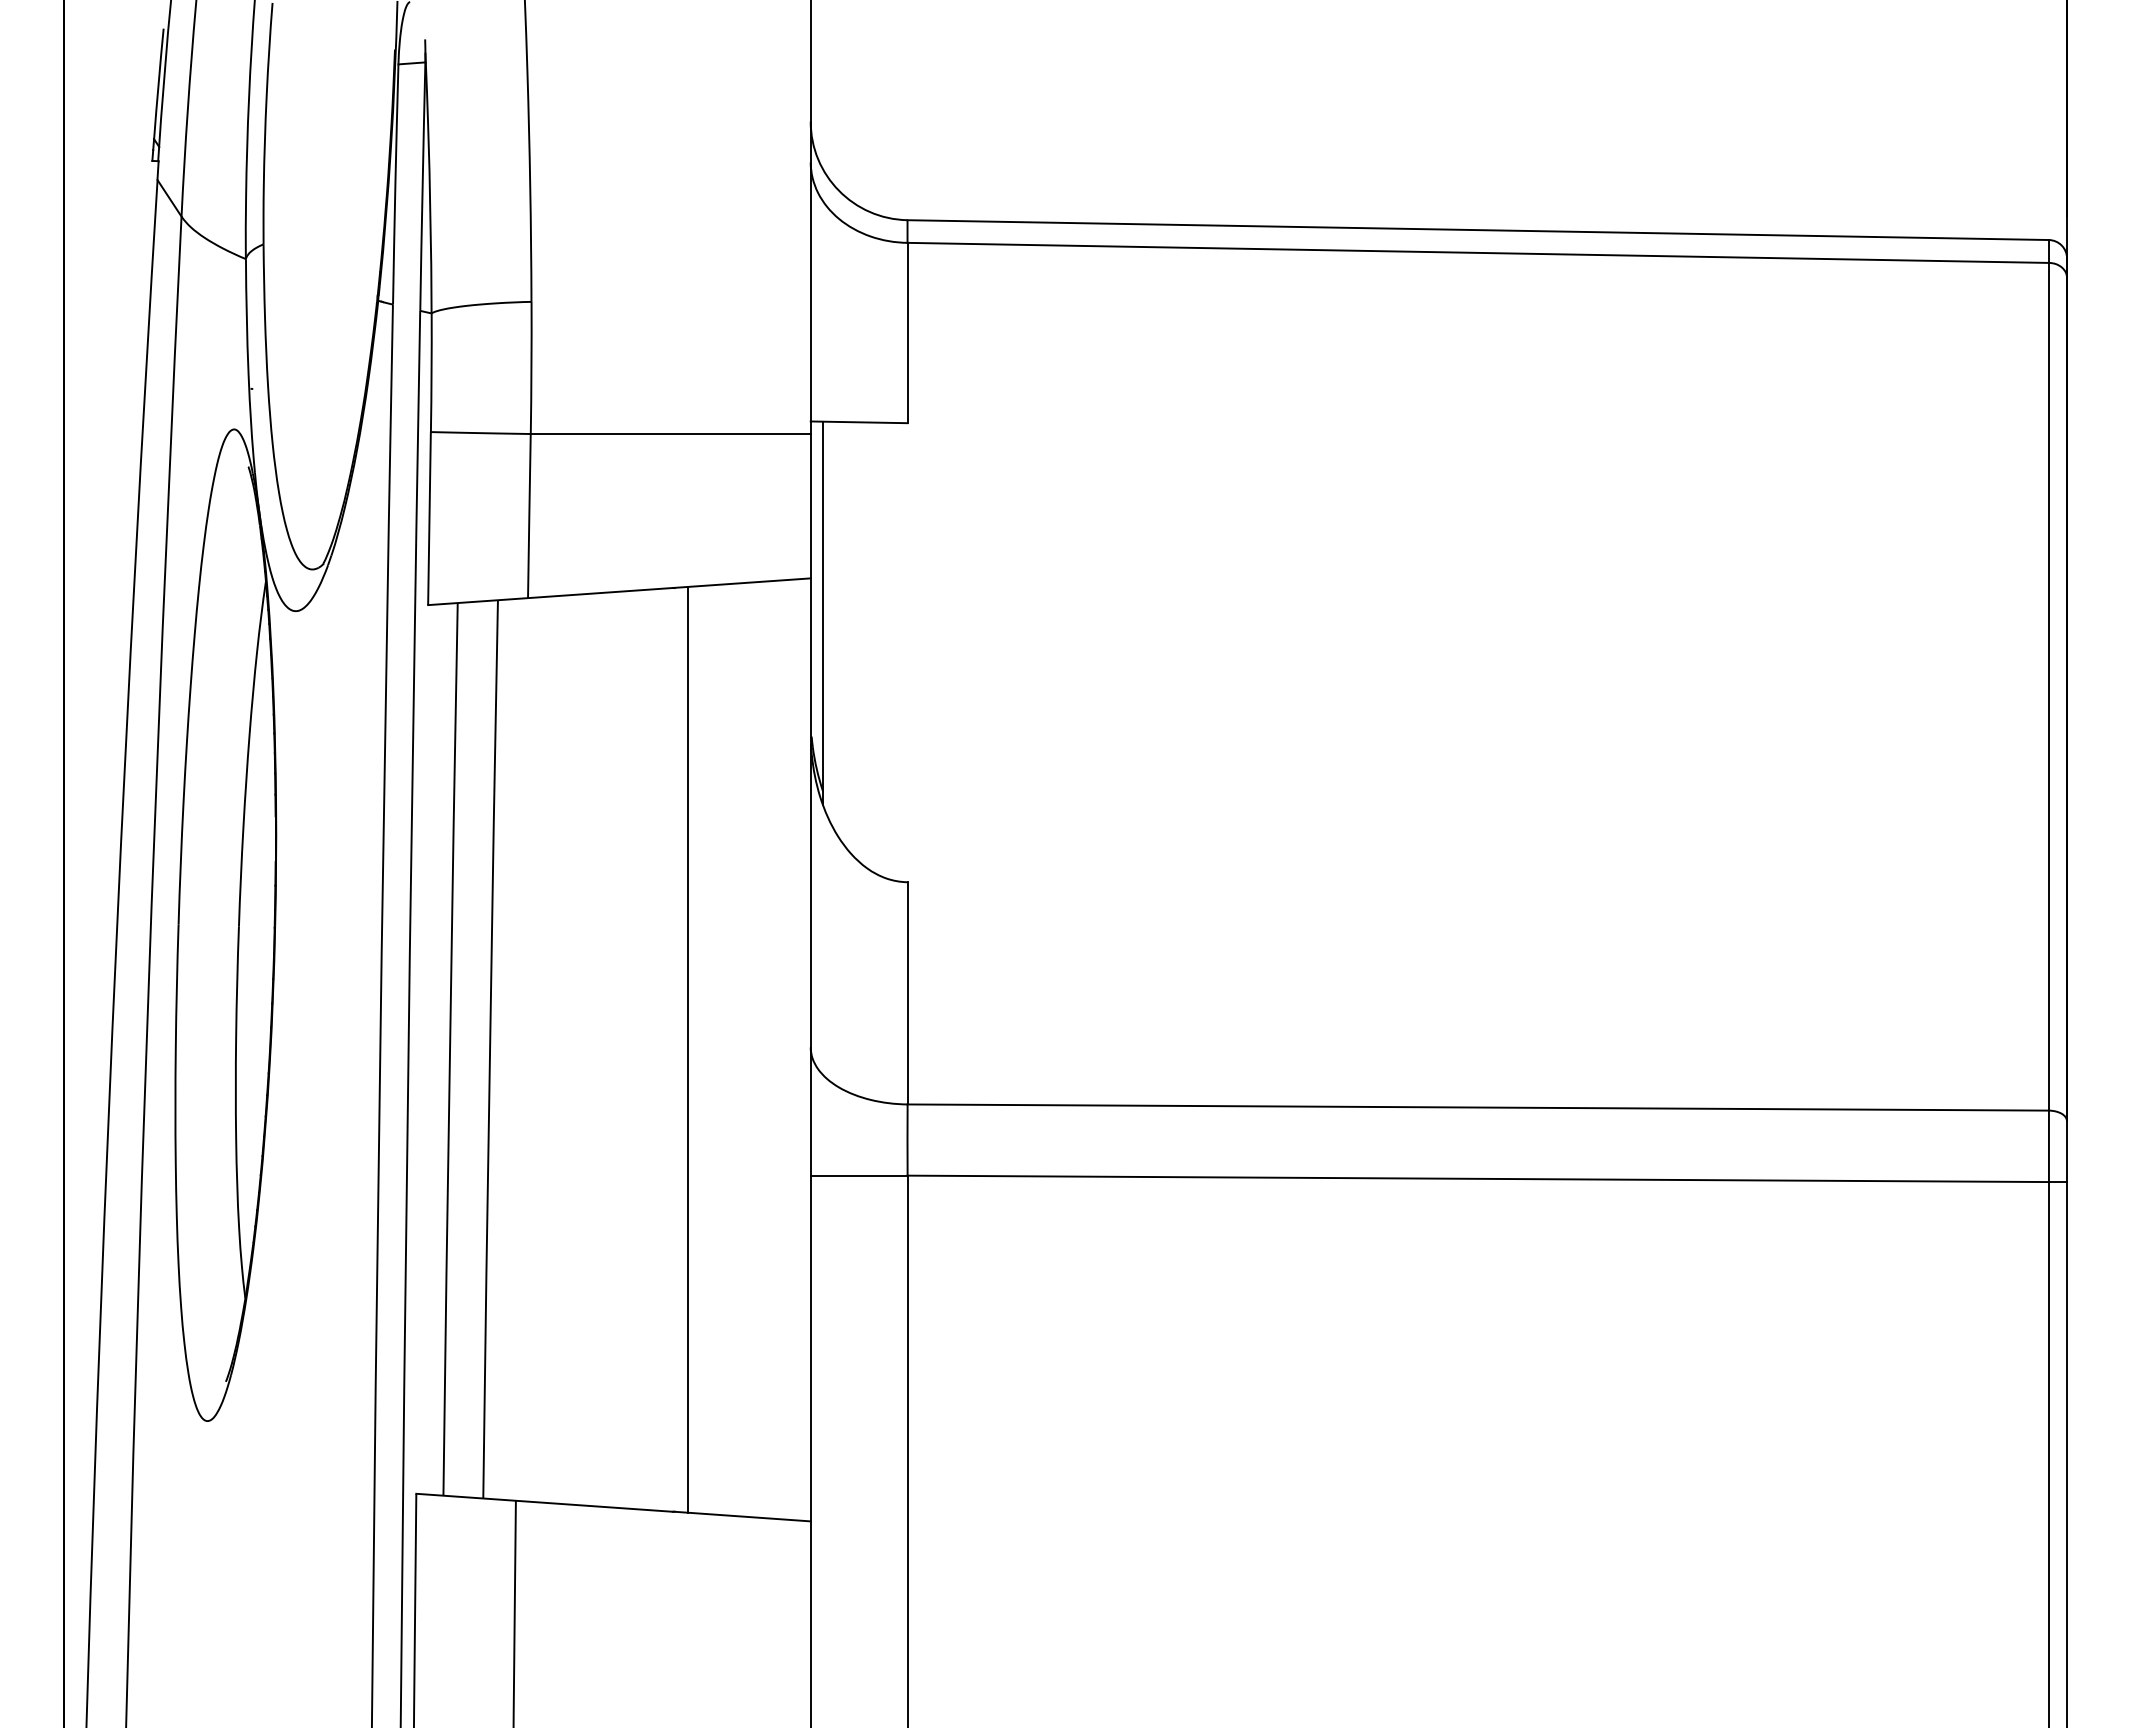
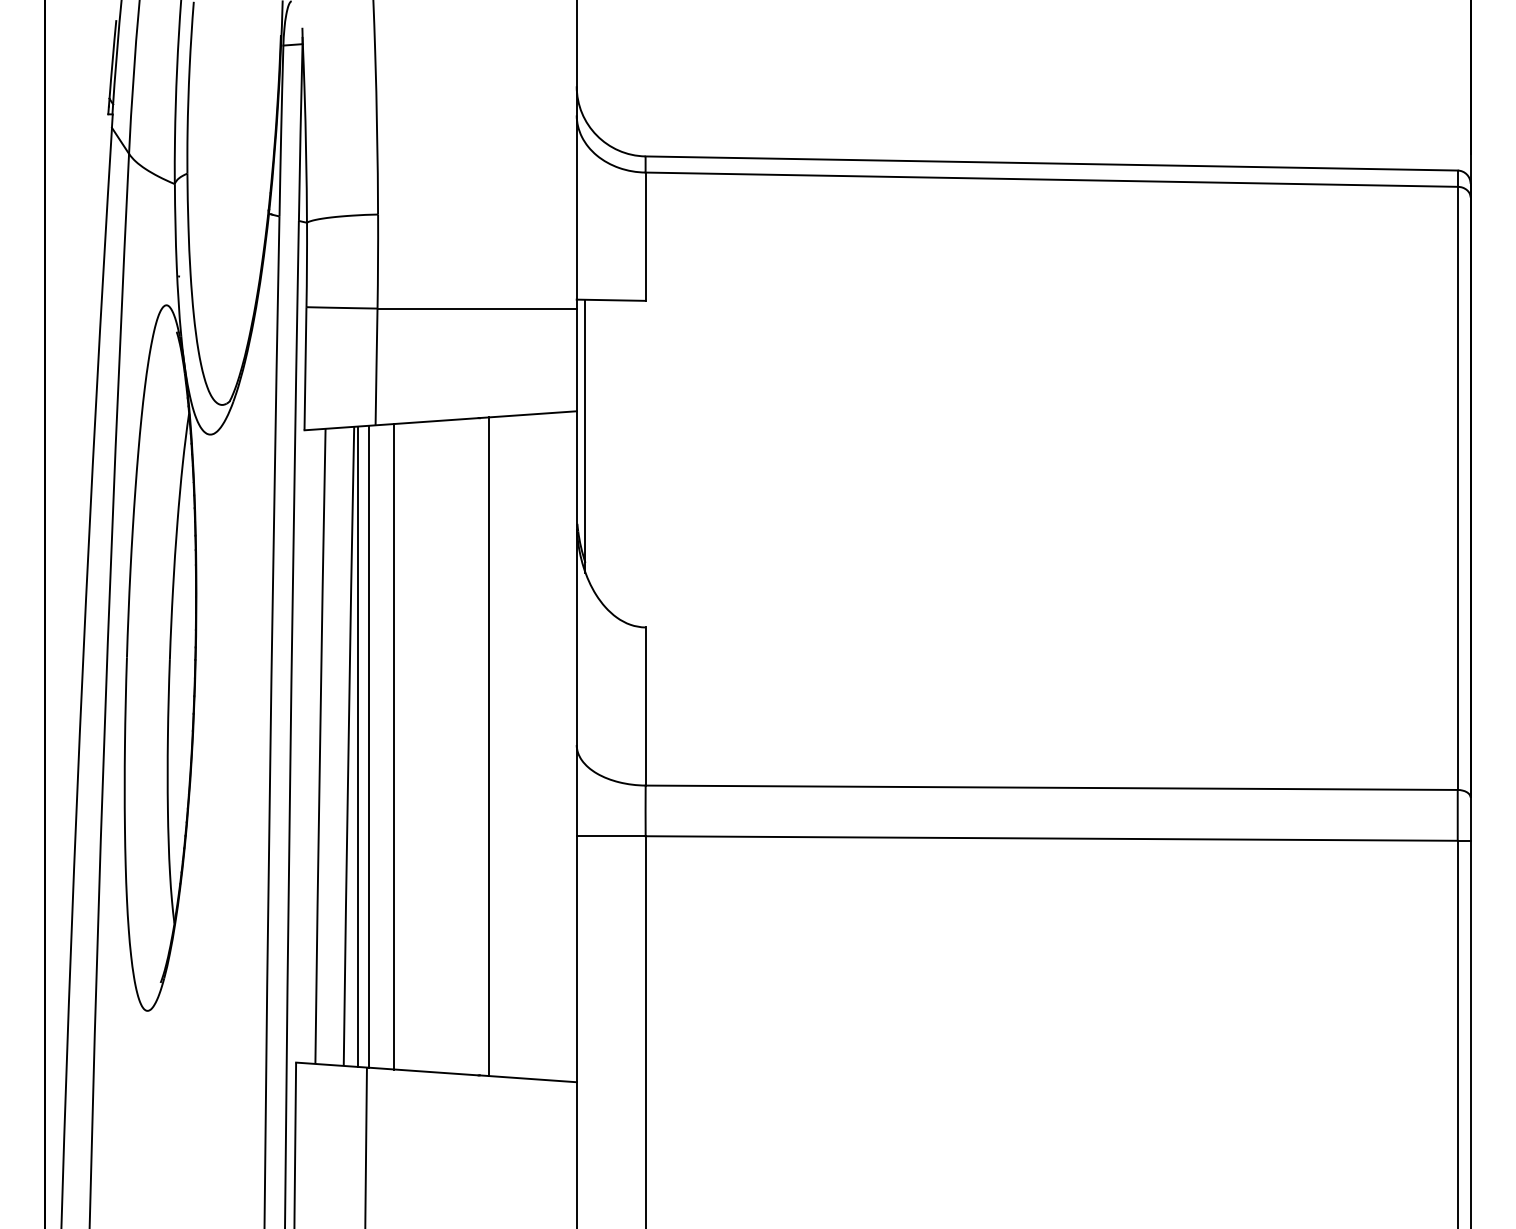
line: (502, 1049) -> (357, 746), added
line: (519, 1049) -> (369, 746), added
line: (554, 1049) -> (394, 746), added

